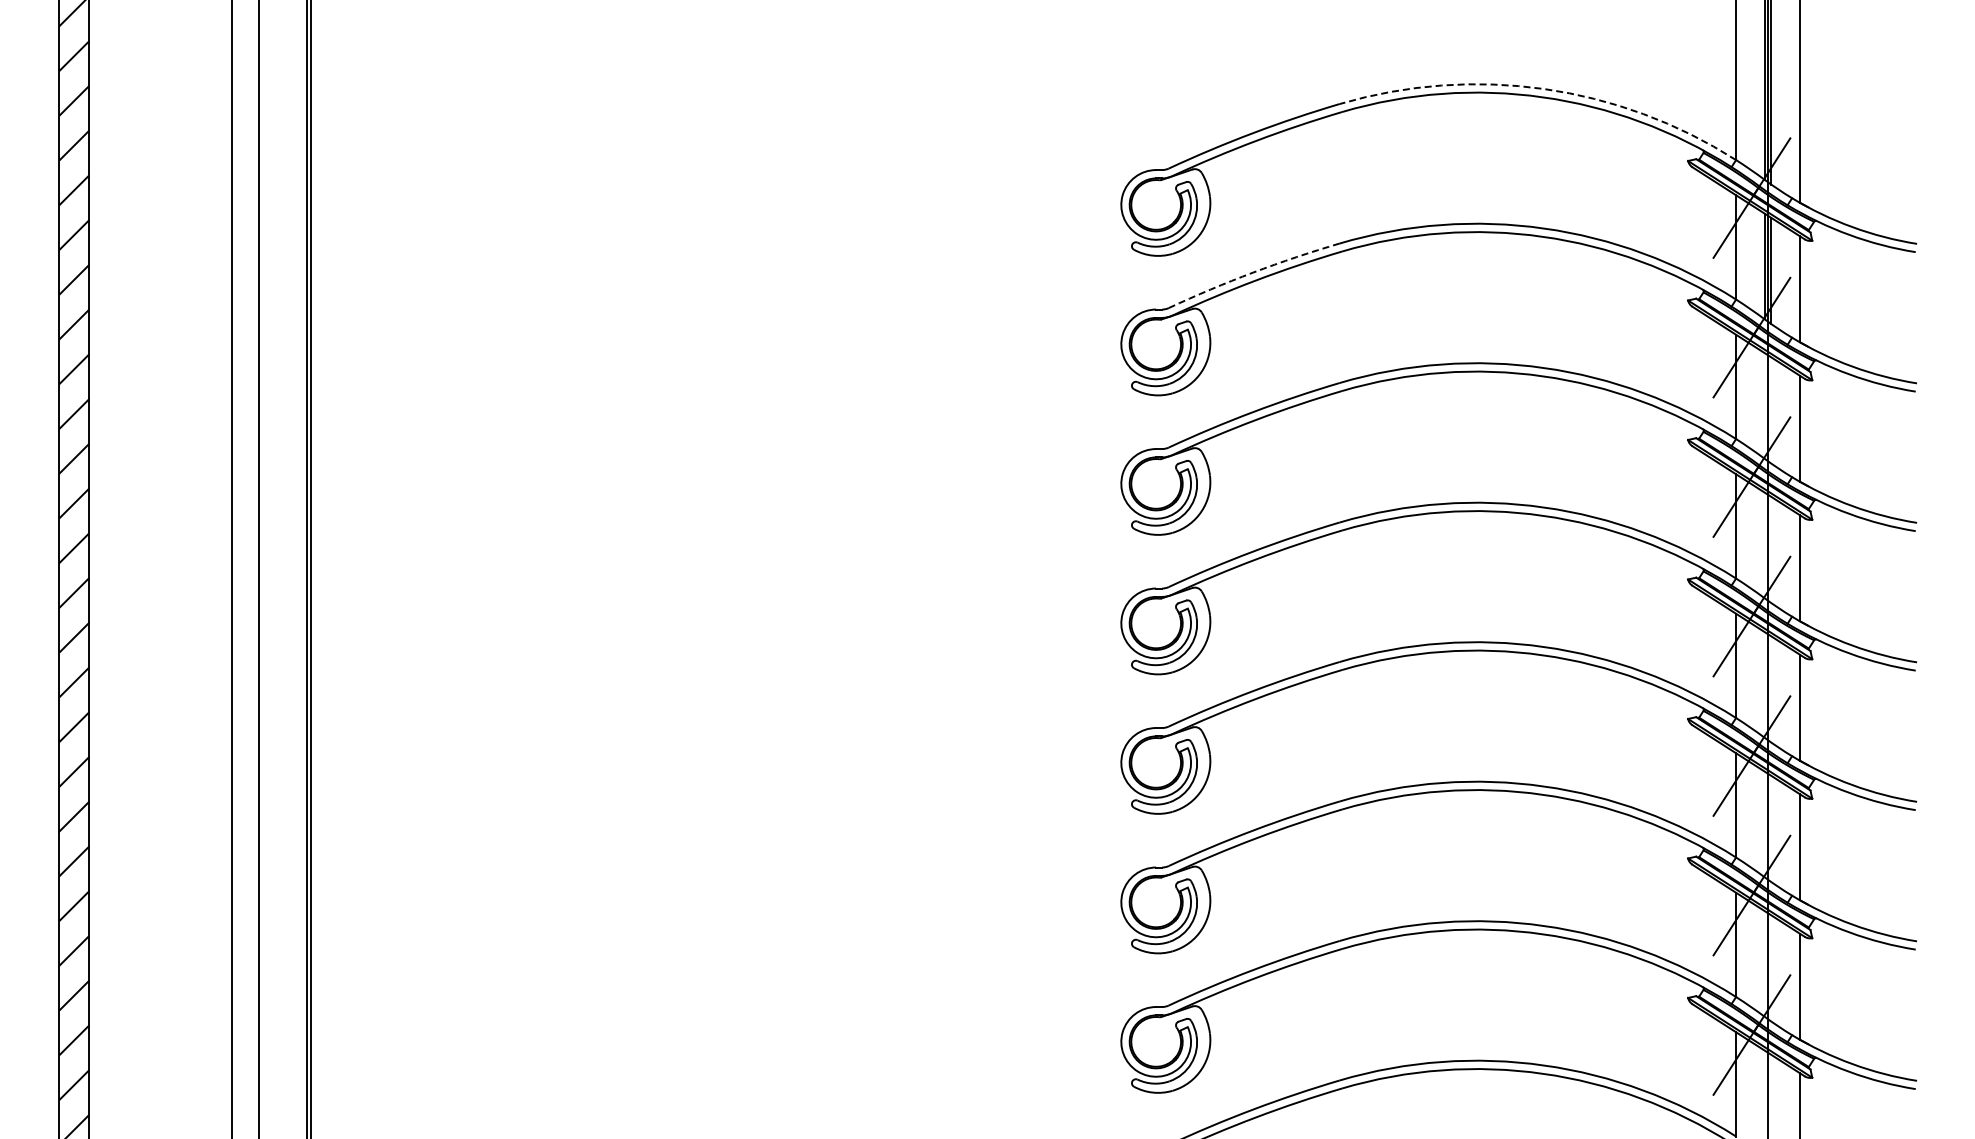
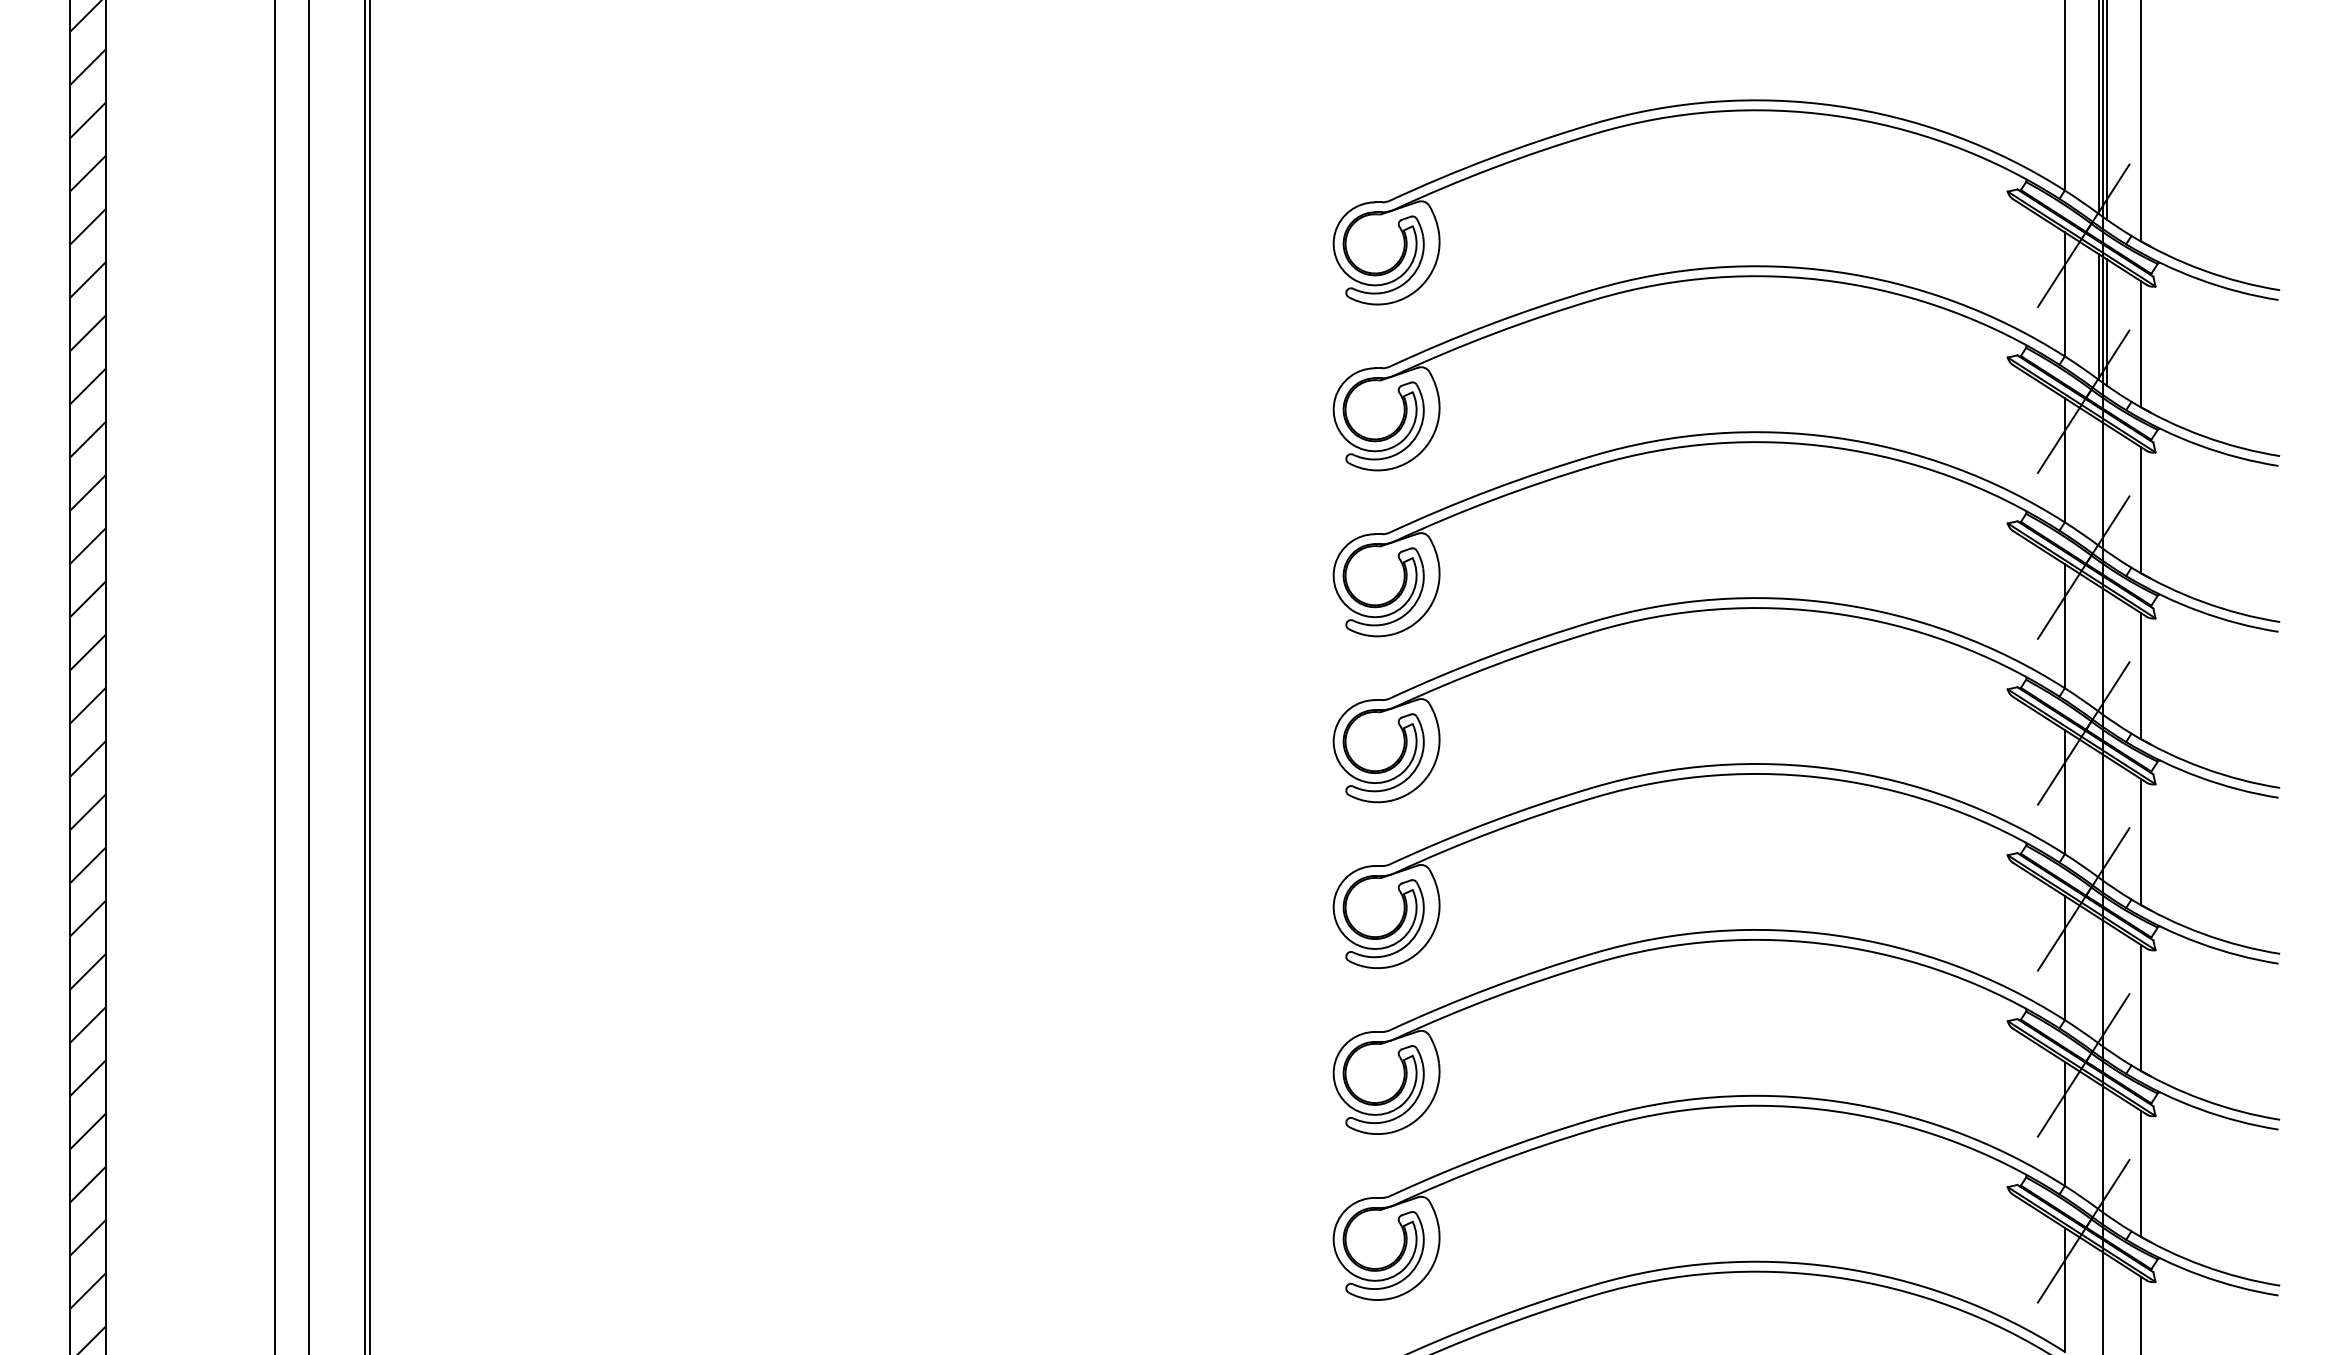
arc: (1544, 89) -> (1836, 106), dashed -> solid
arc: (1253, 272) -> (1490, 324), dashed -> solid

